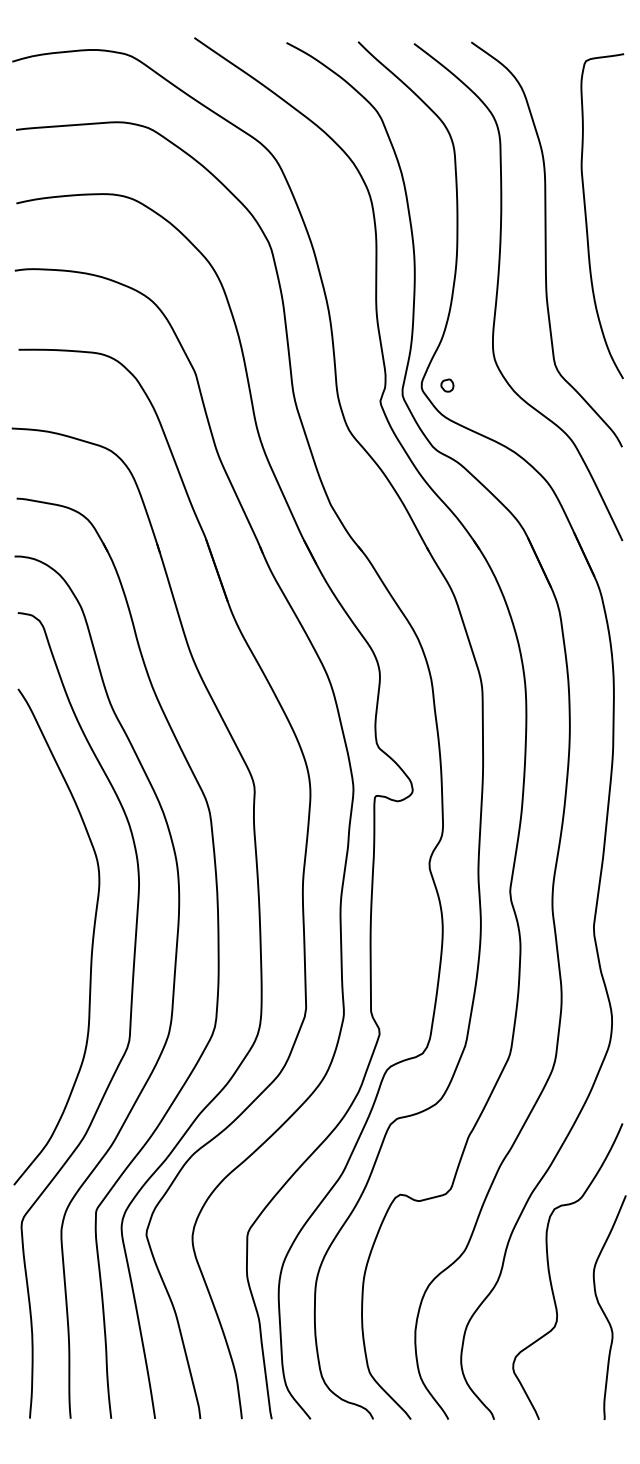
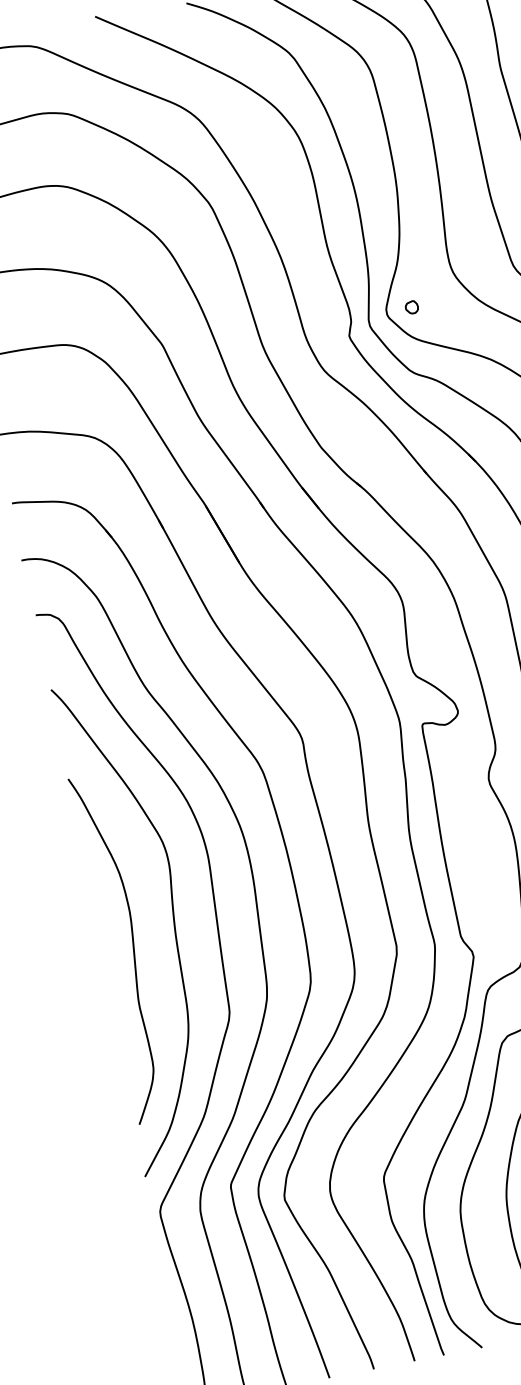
curve: (47, 956) -> (132, 946), added

